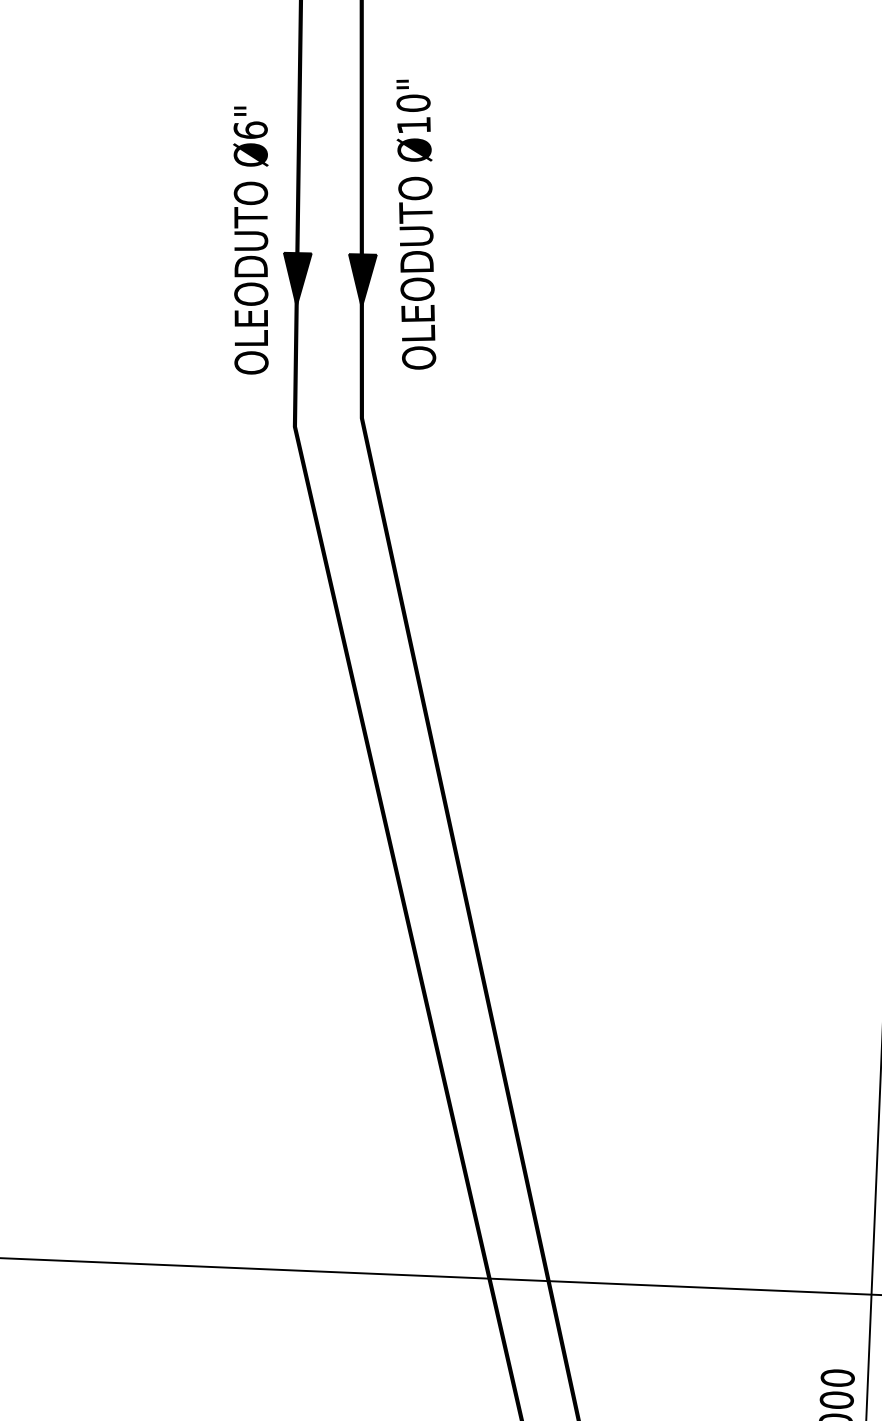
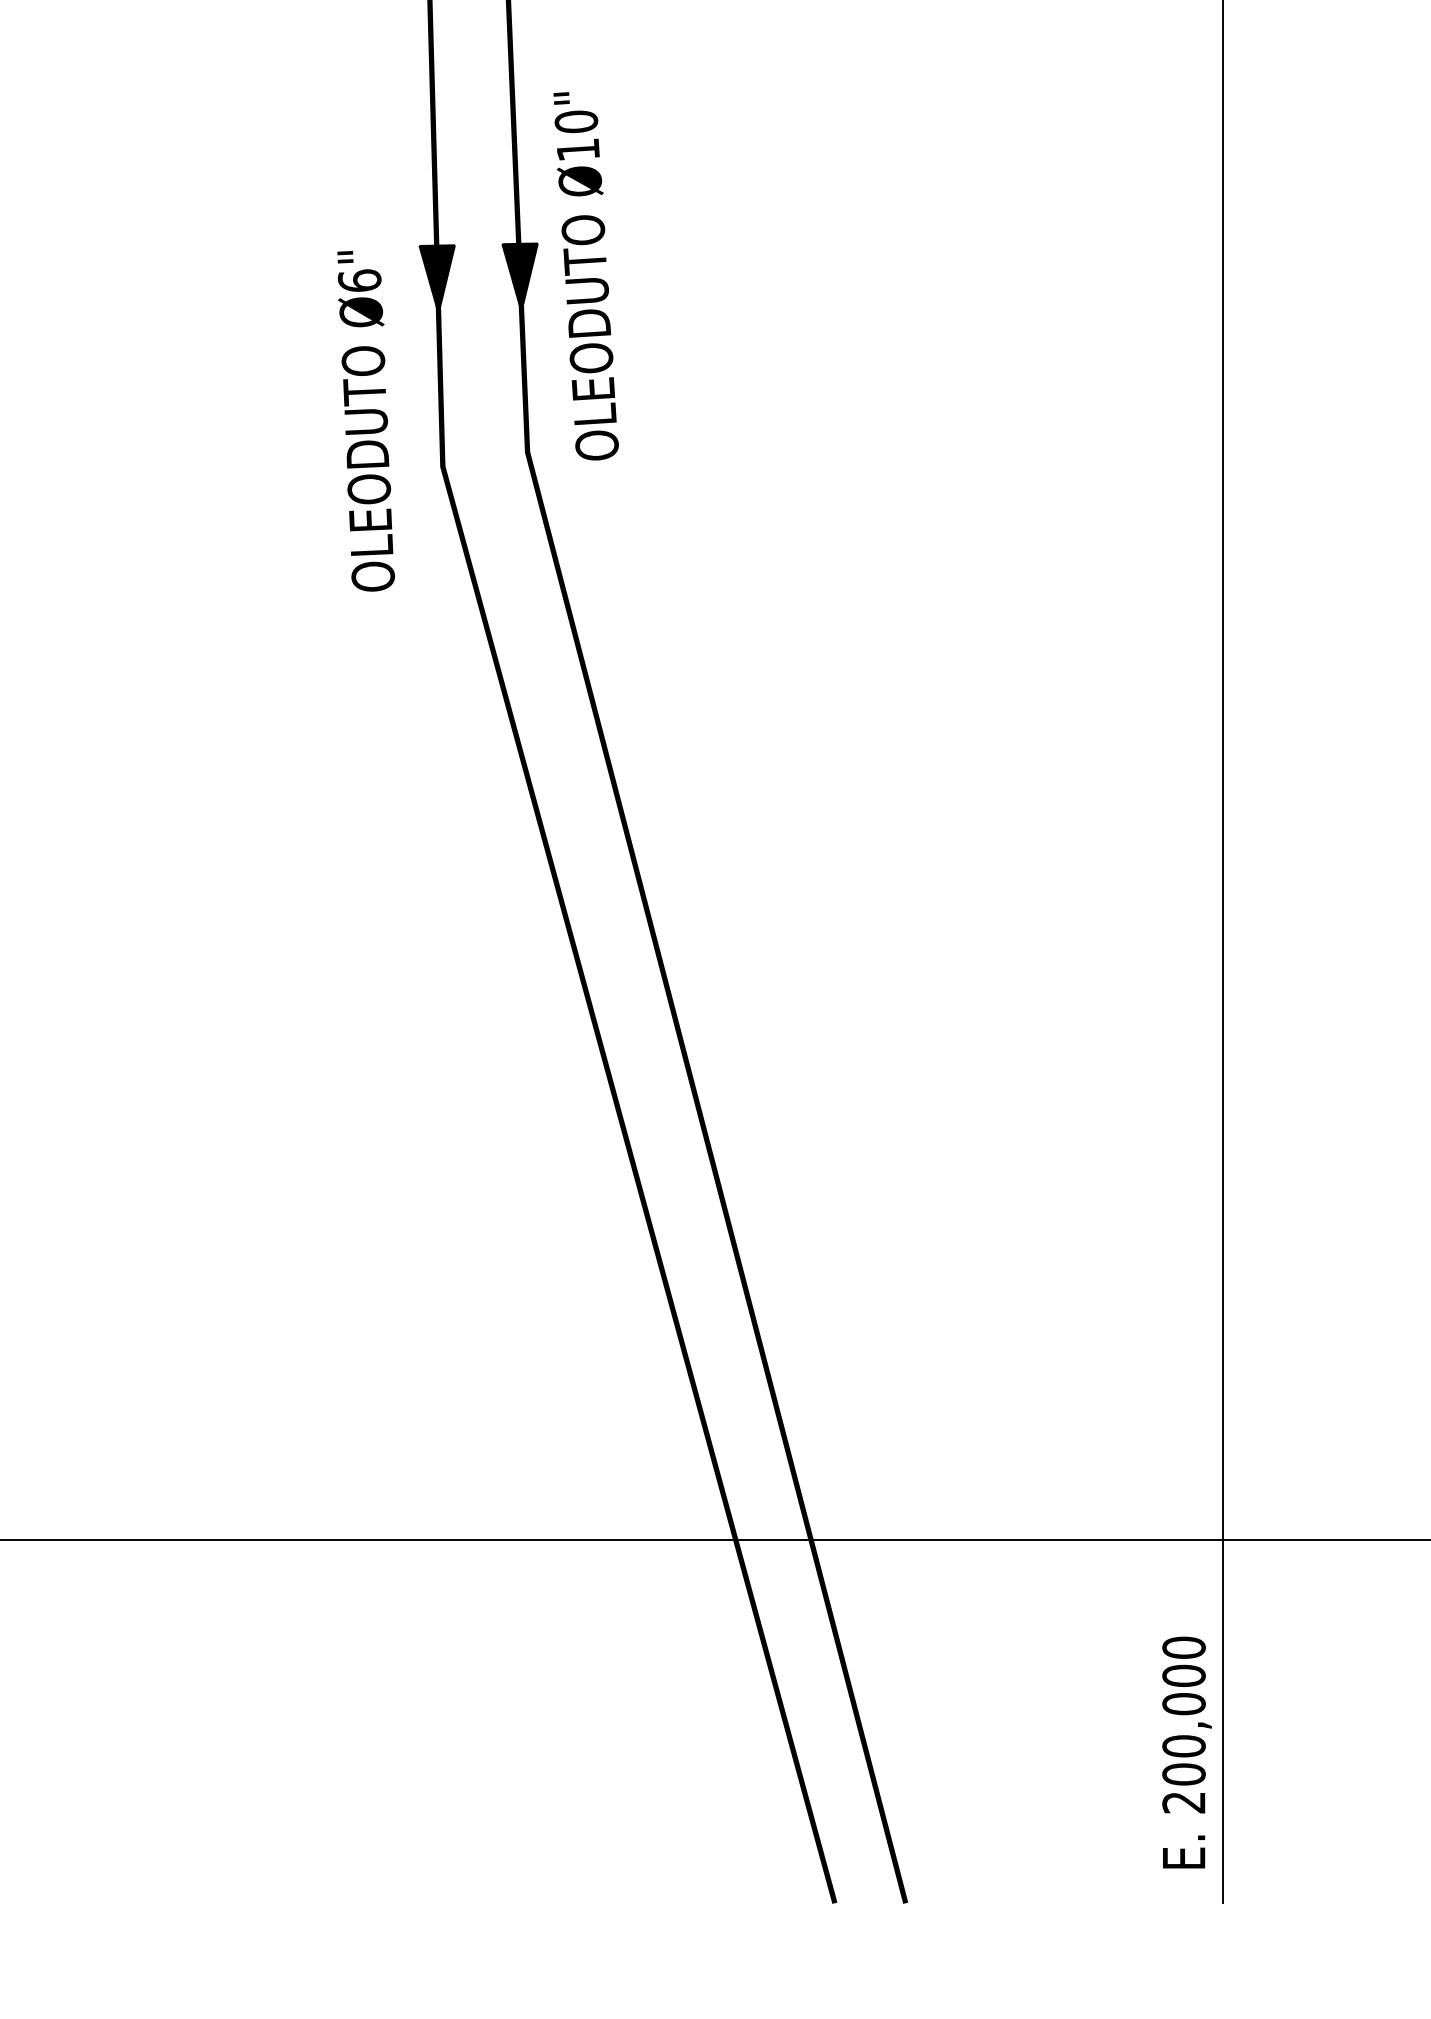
text: (415, 224) -> (585, 276), moved
text: (250, 240) -> (365, 421), moved

